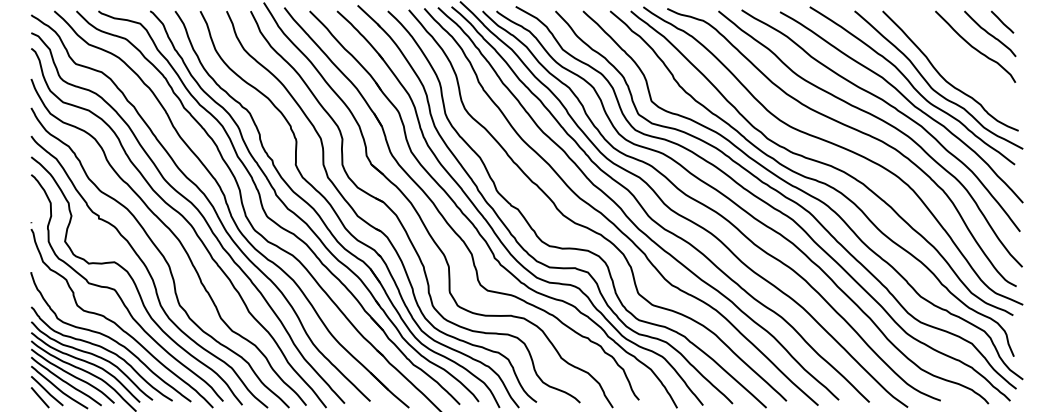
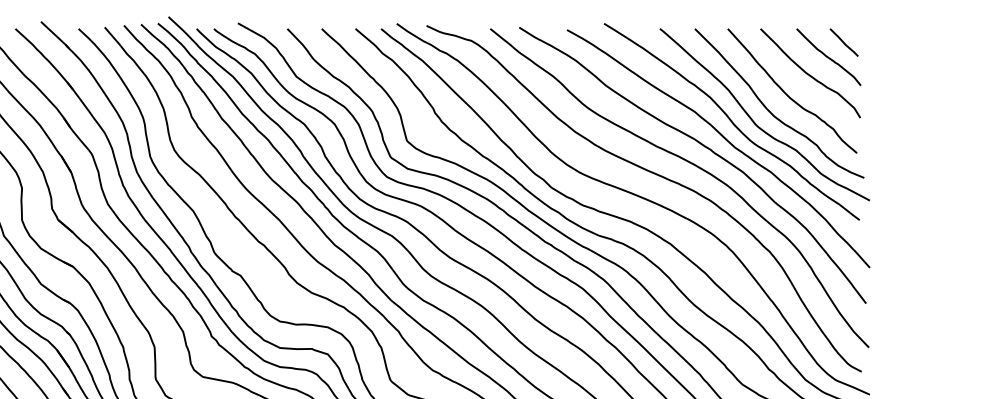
curve: (957, 63) -> (788, 94), added

